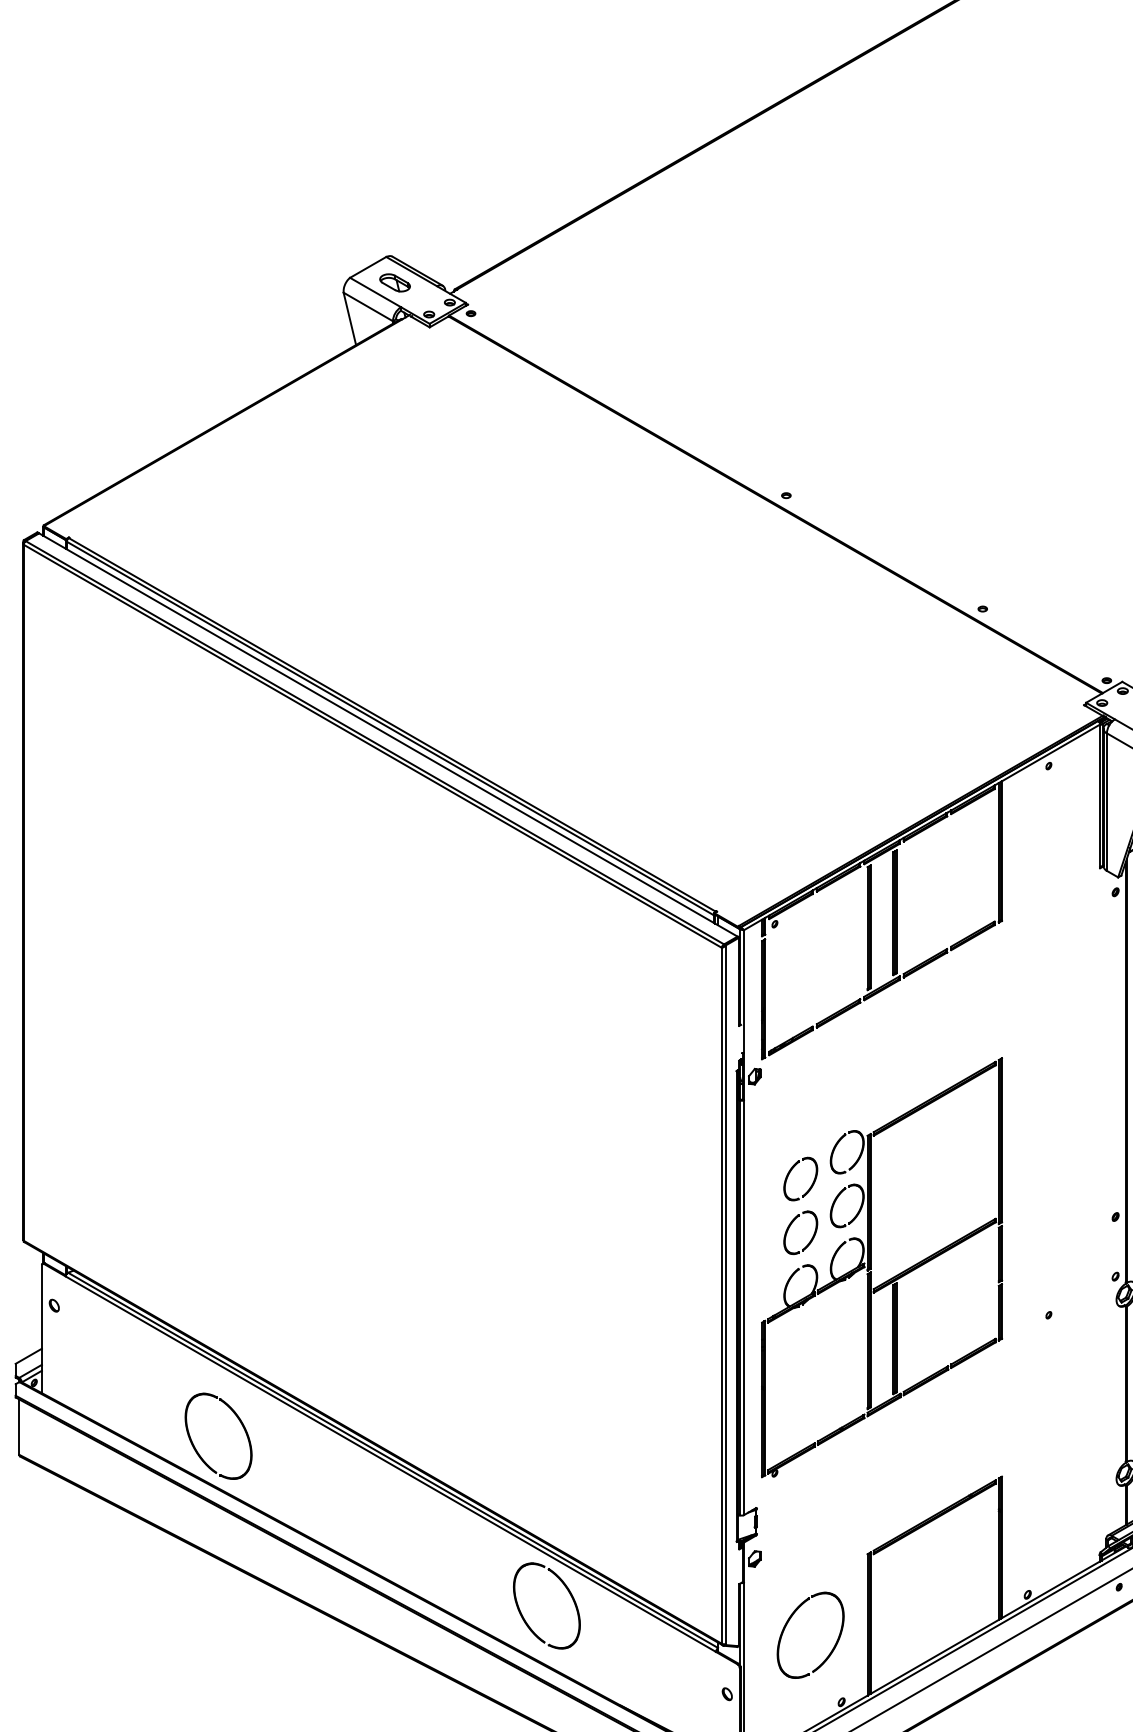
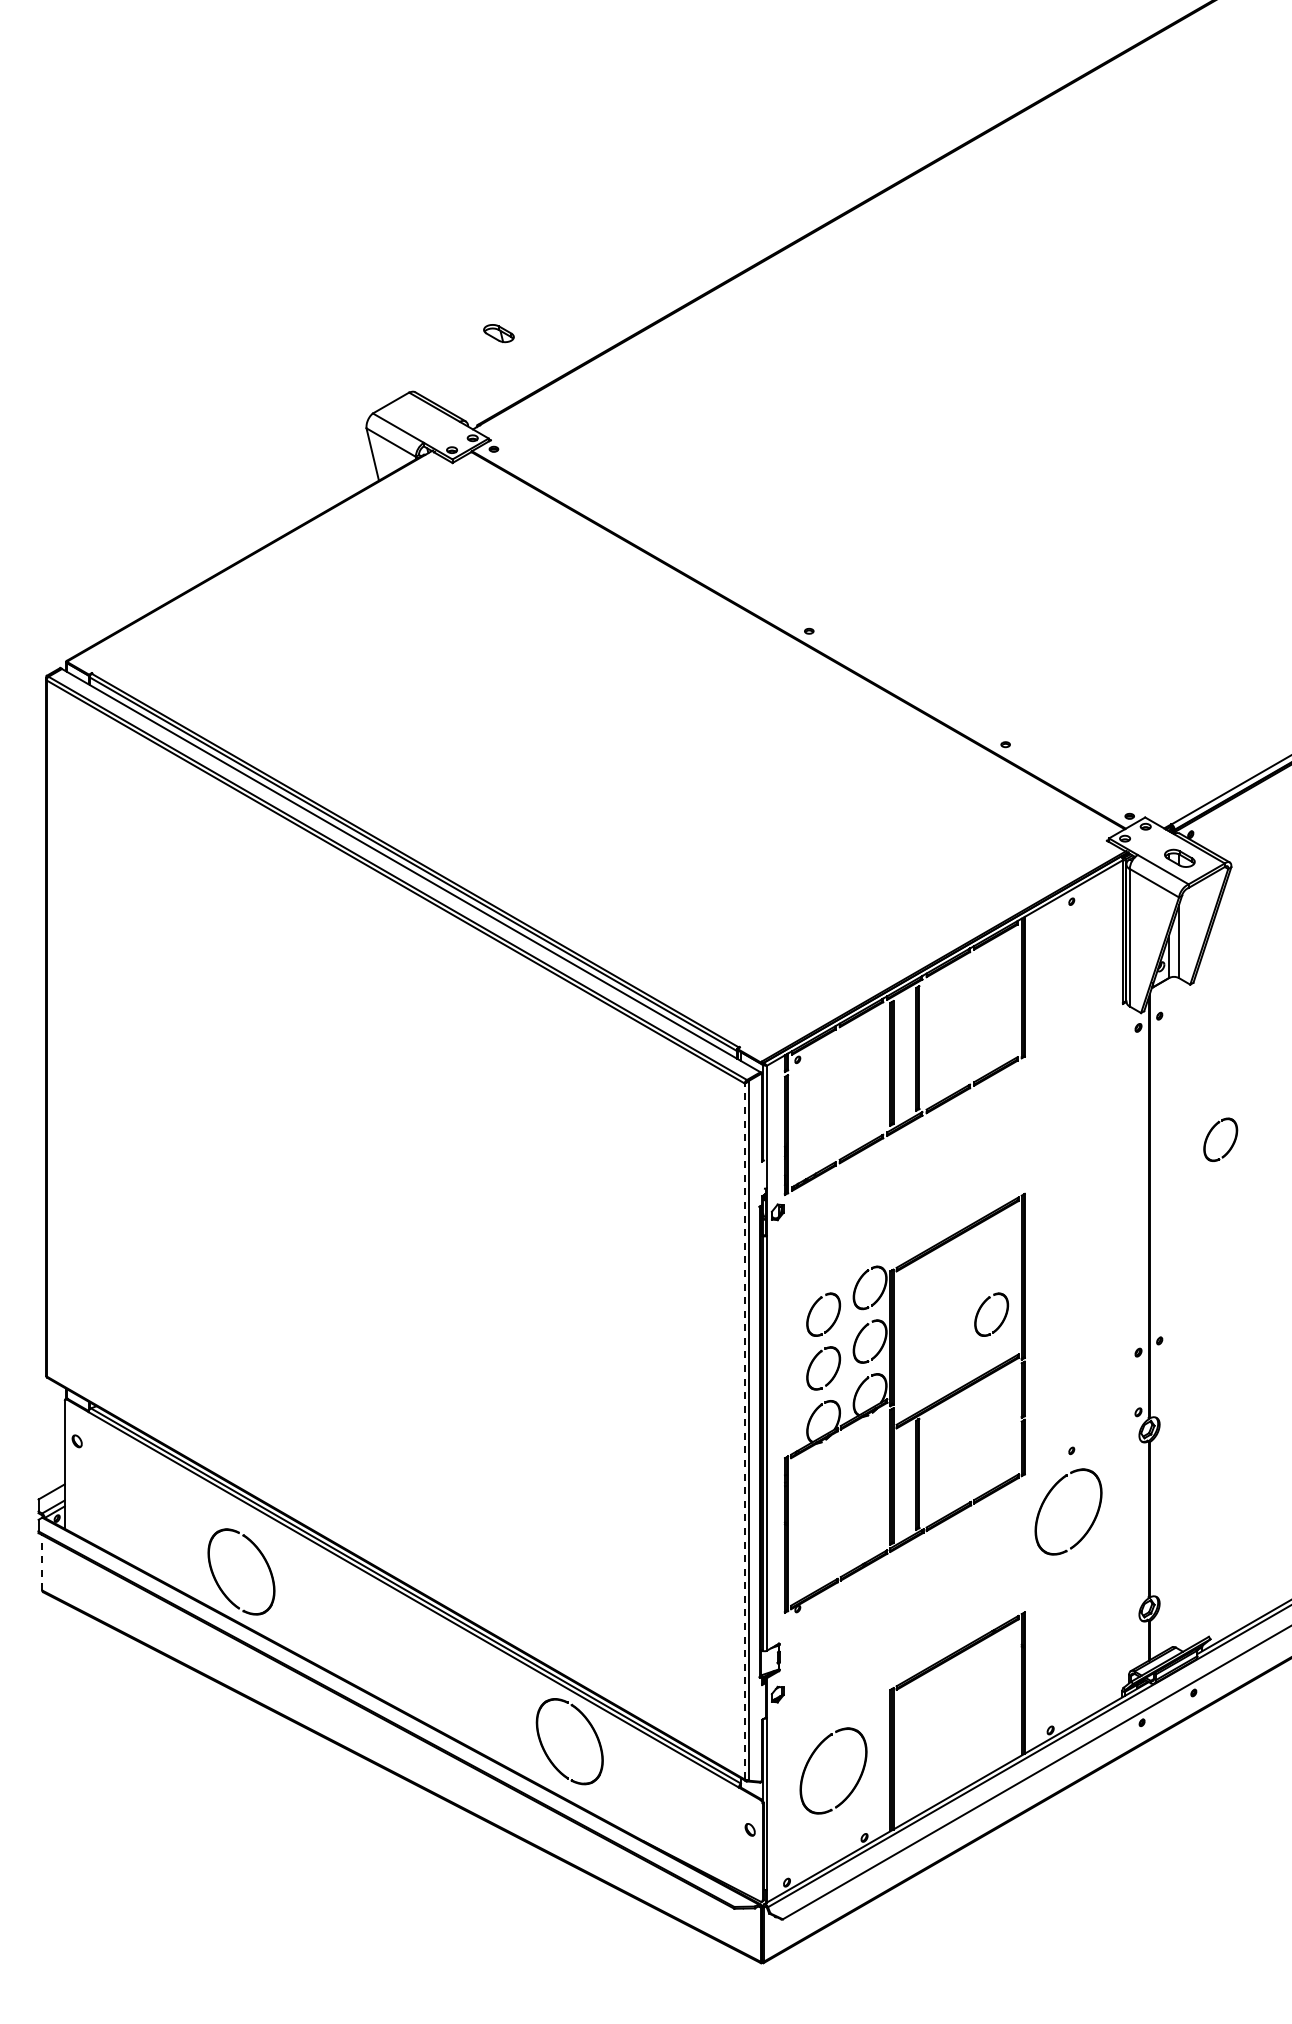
part: (394, 282) -> (498, 333), moved
part: (958, 1172) -> (981, 1308), added
line: (721, 1295) -> (744, 1431), solid -> dashed
part: (1023, 1363) -> (1046, 1499), added
line: (19, 1426) -> (42, 1562), solid -> dashed

